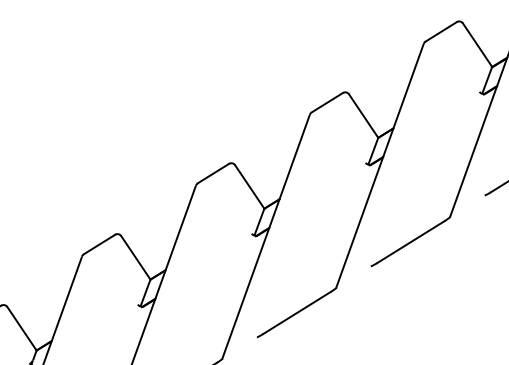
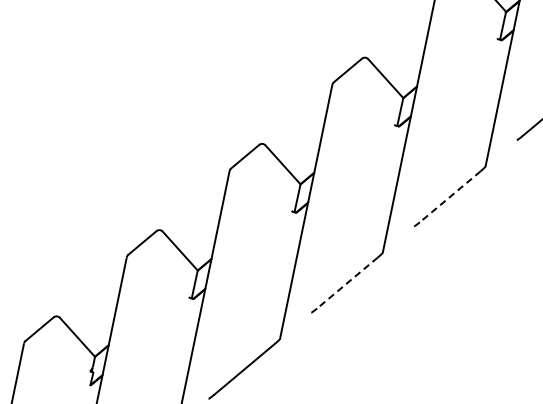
line: (411, 241) -> (450, 196), solid -> dashed
line: (296, 313) -> (347, 283), solid -> dashed

